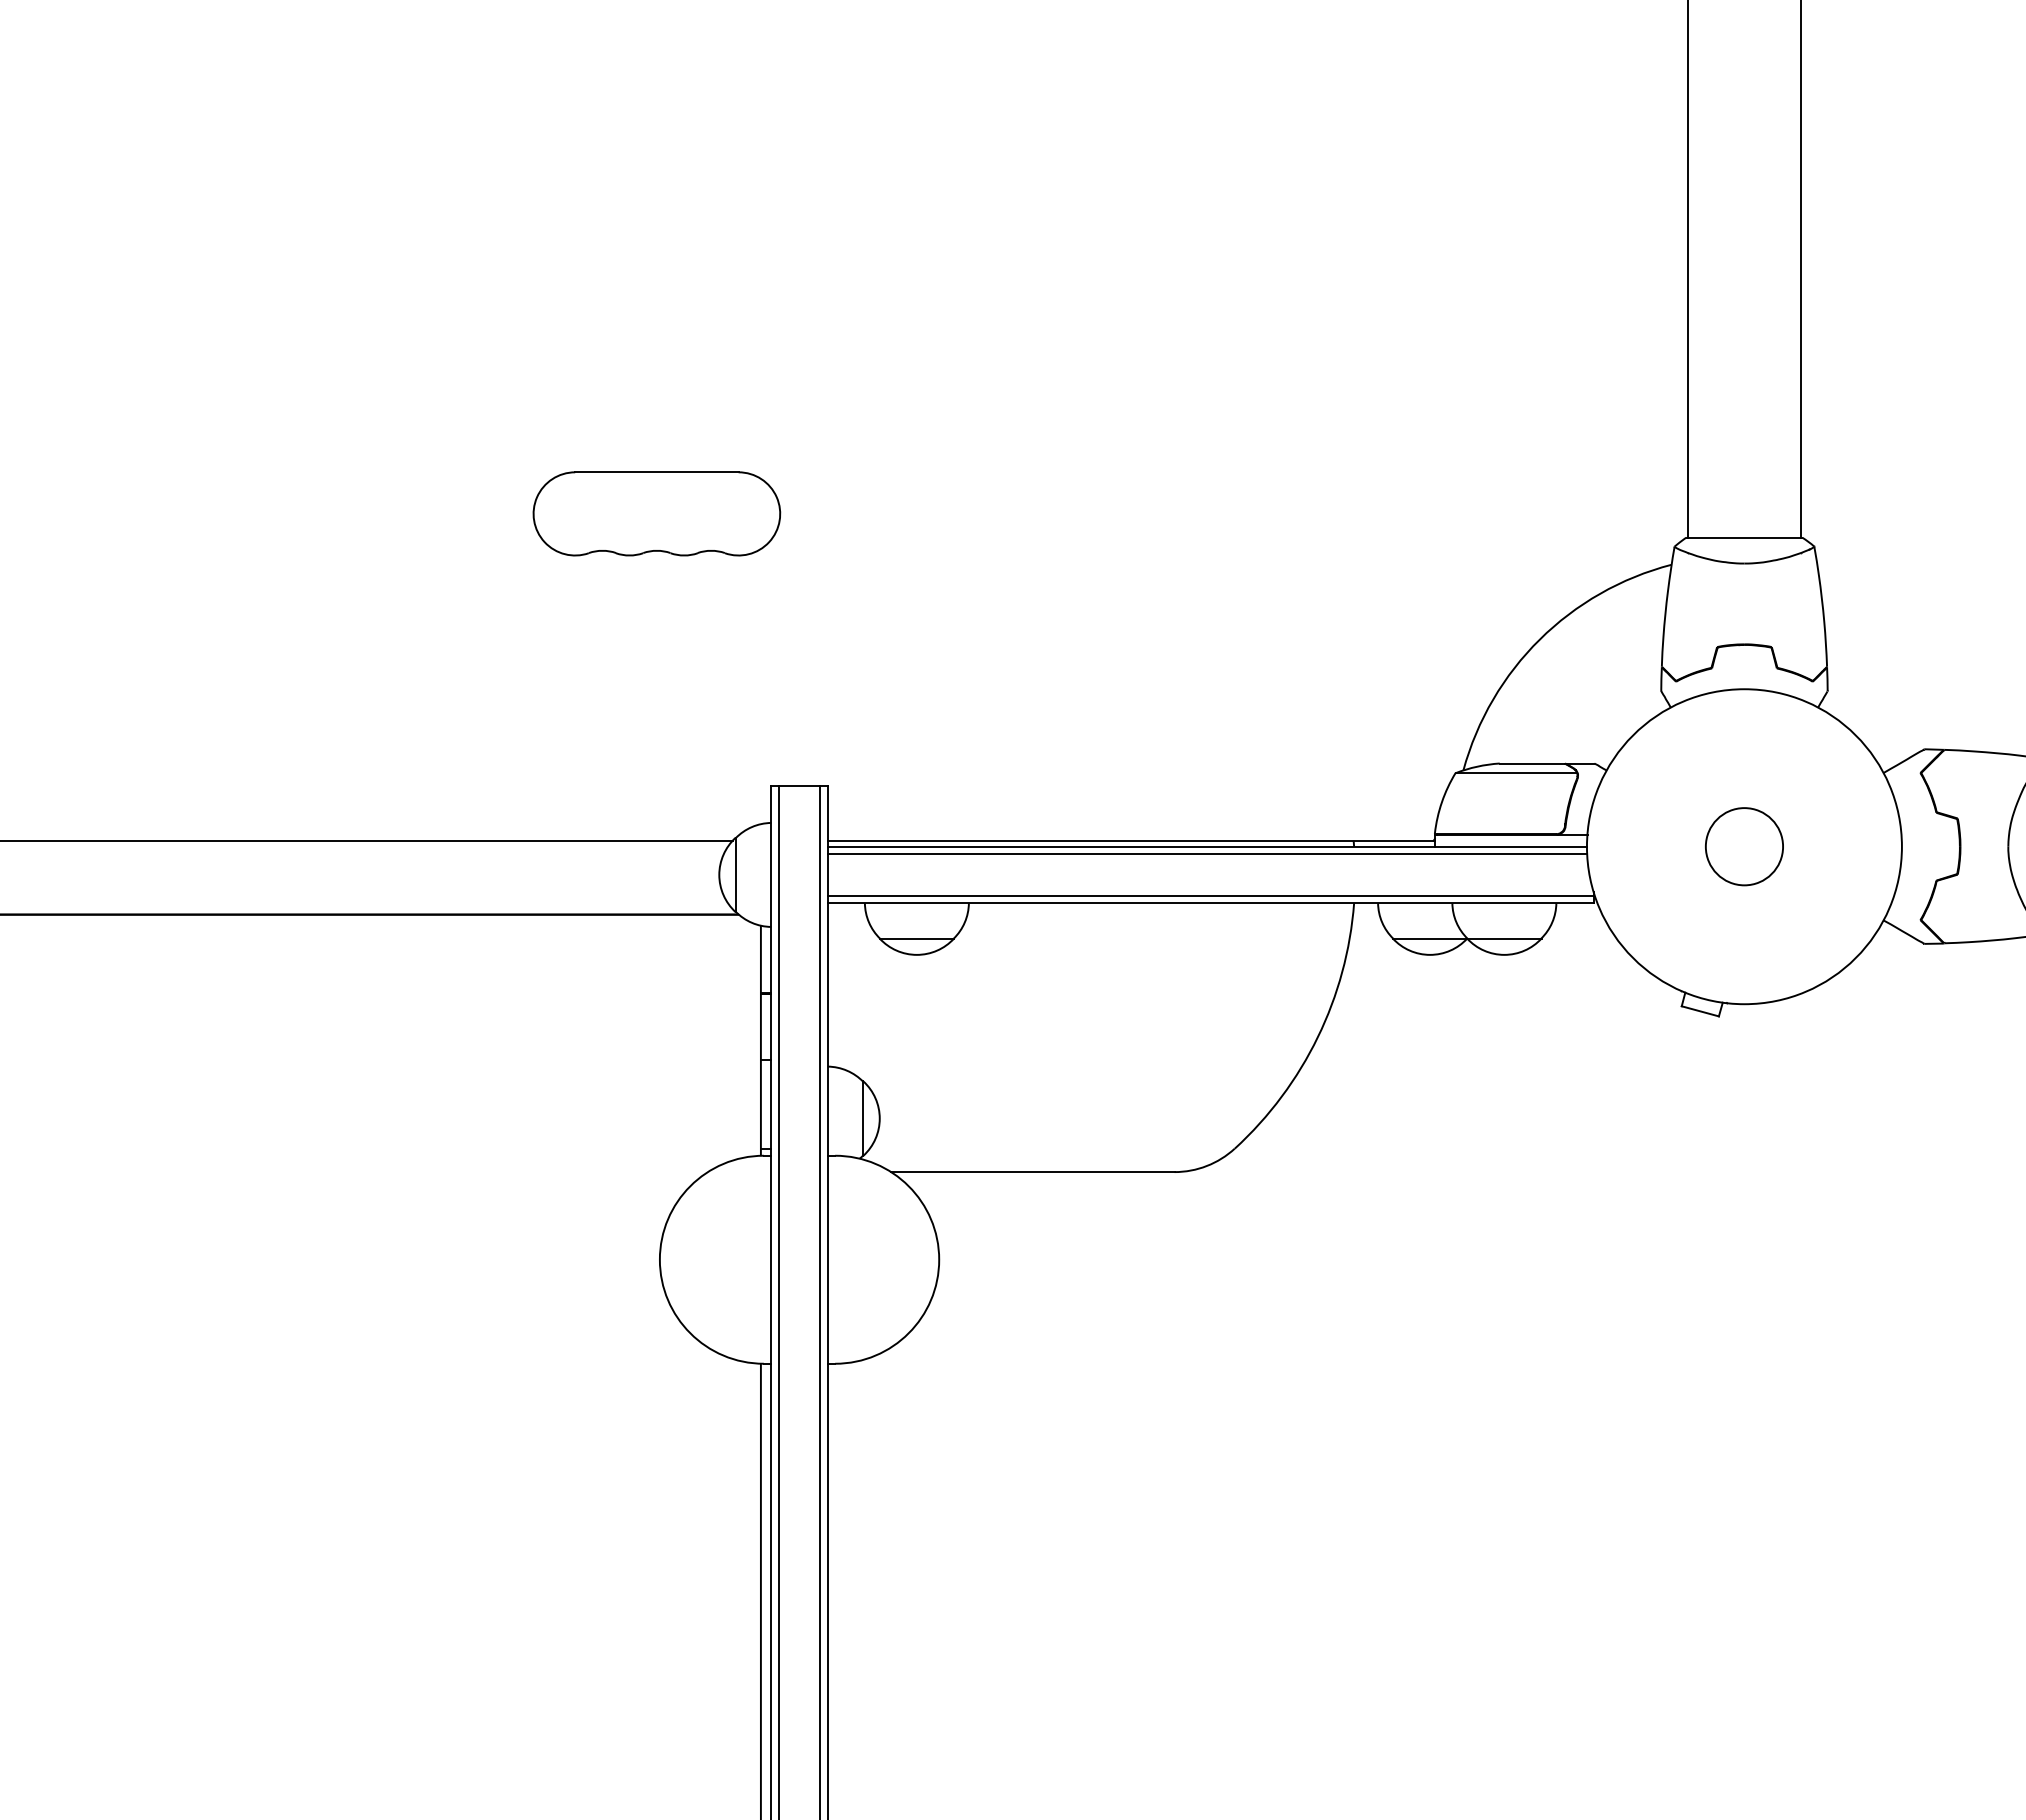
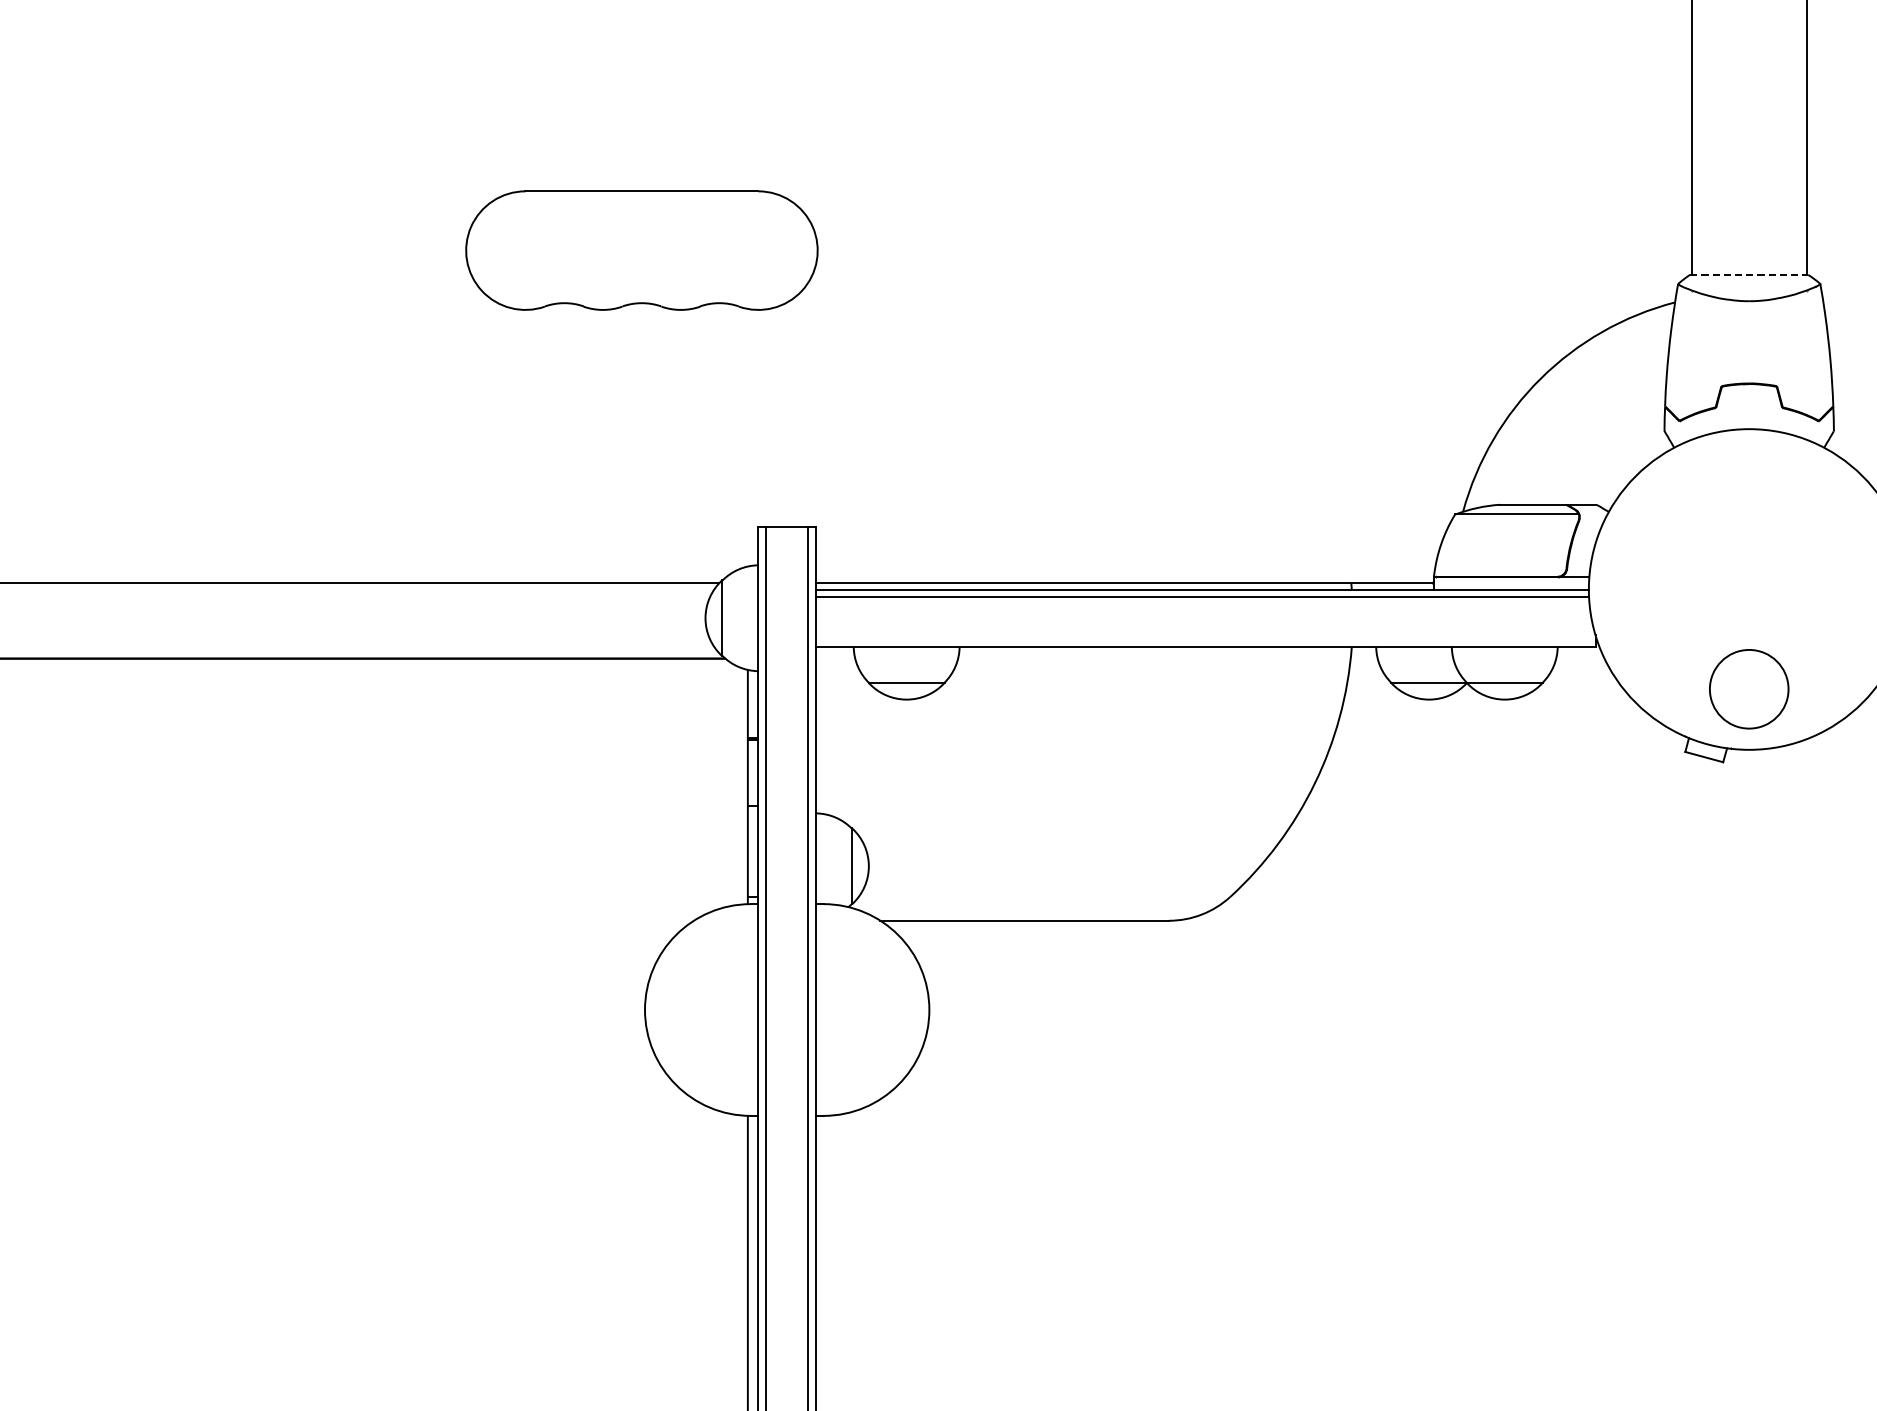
part: (656, 513) -> (641, 250), size x1.4
line: (1744, 537) -> (1749, 274), solid -> dashed
circle: (1744, 846) -> (1749, 689), moved
line: (1210, 895) -> (1205, 639), removed

